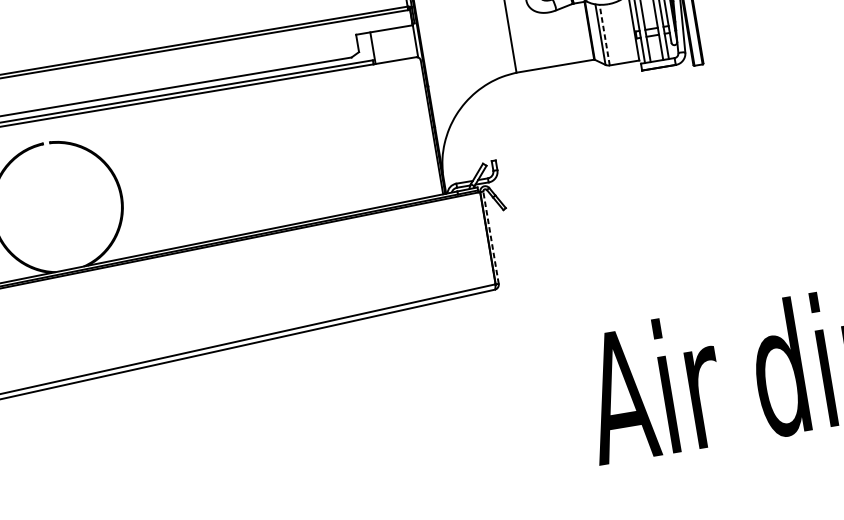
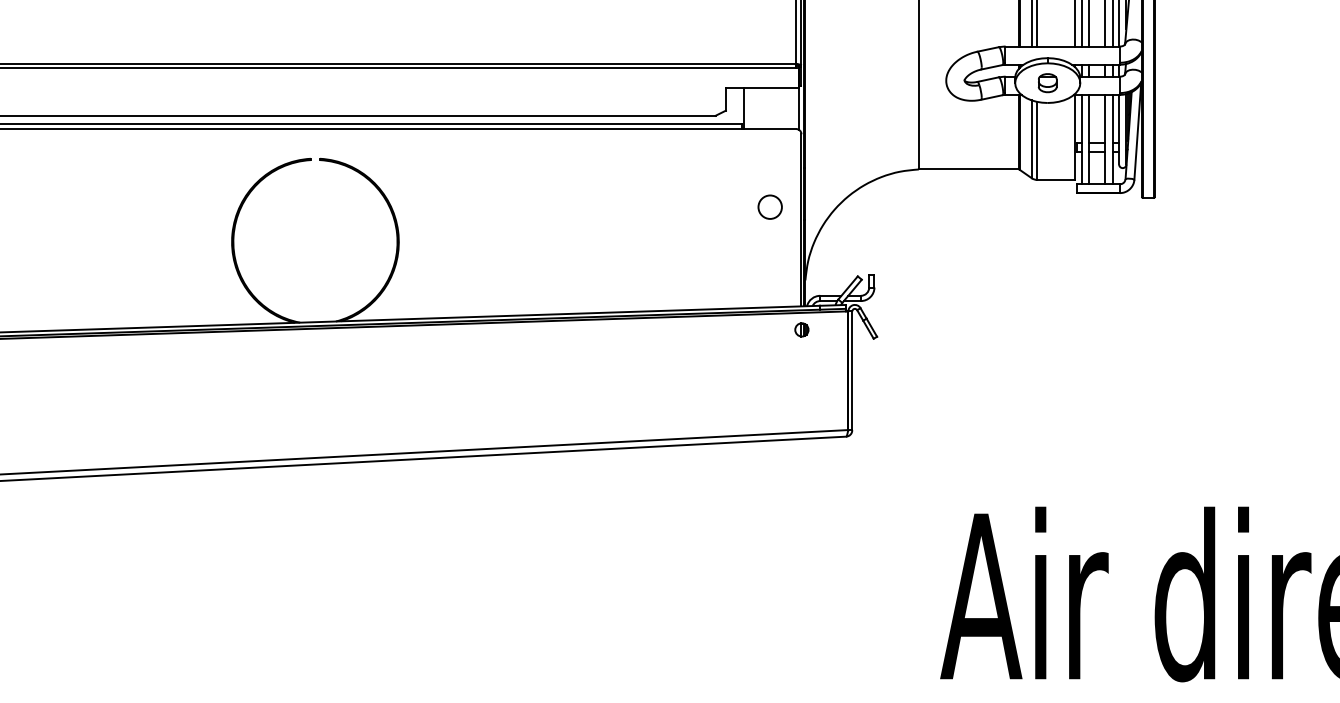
line: (604, 34) -> (1037, 140), dashed -> solid
circle: (405, 120) -> (769, 206), added
part: (446, 212) -> (801, 329), added
line: (491, 237) -> (852, 370), dashed -> solid

